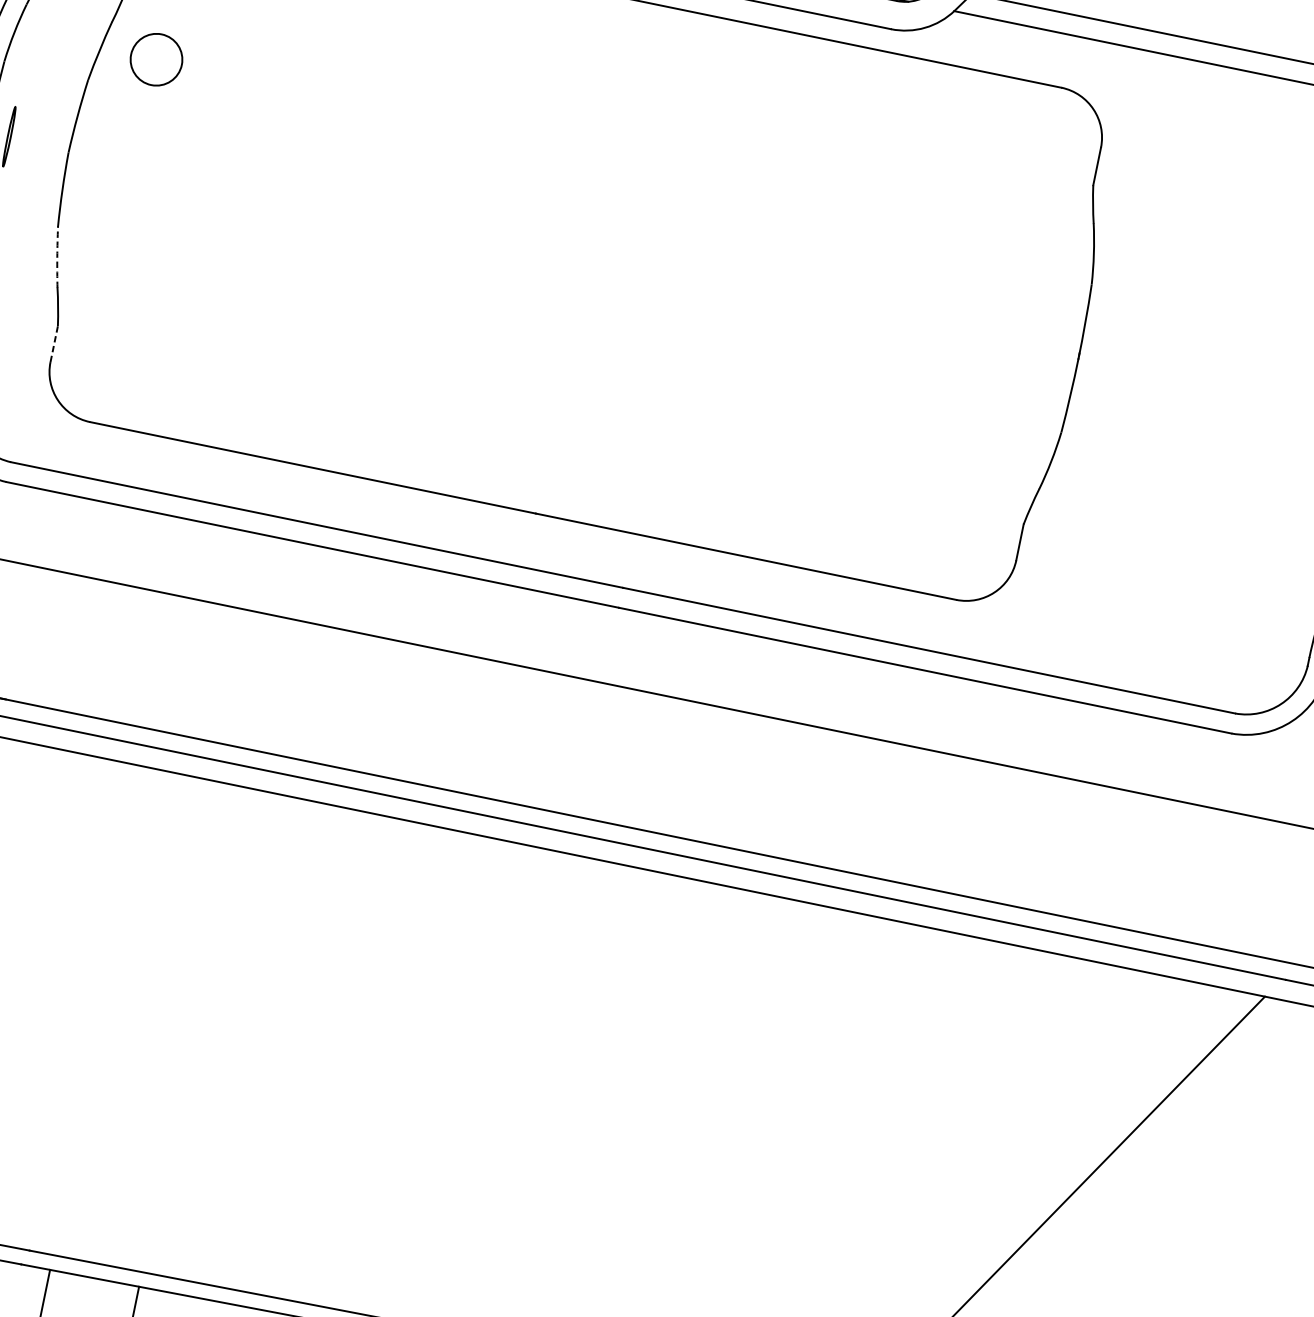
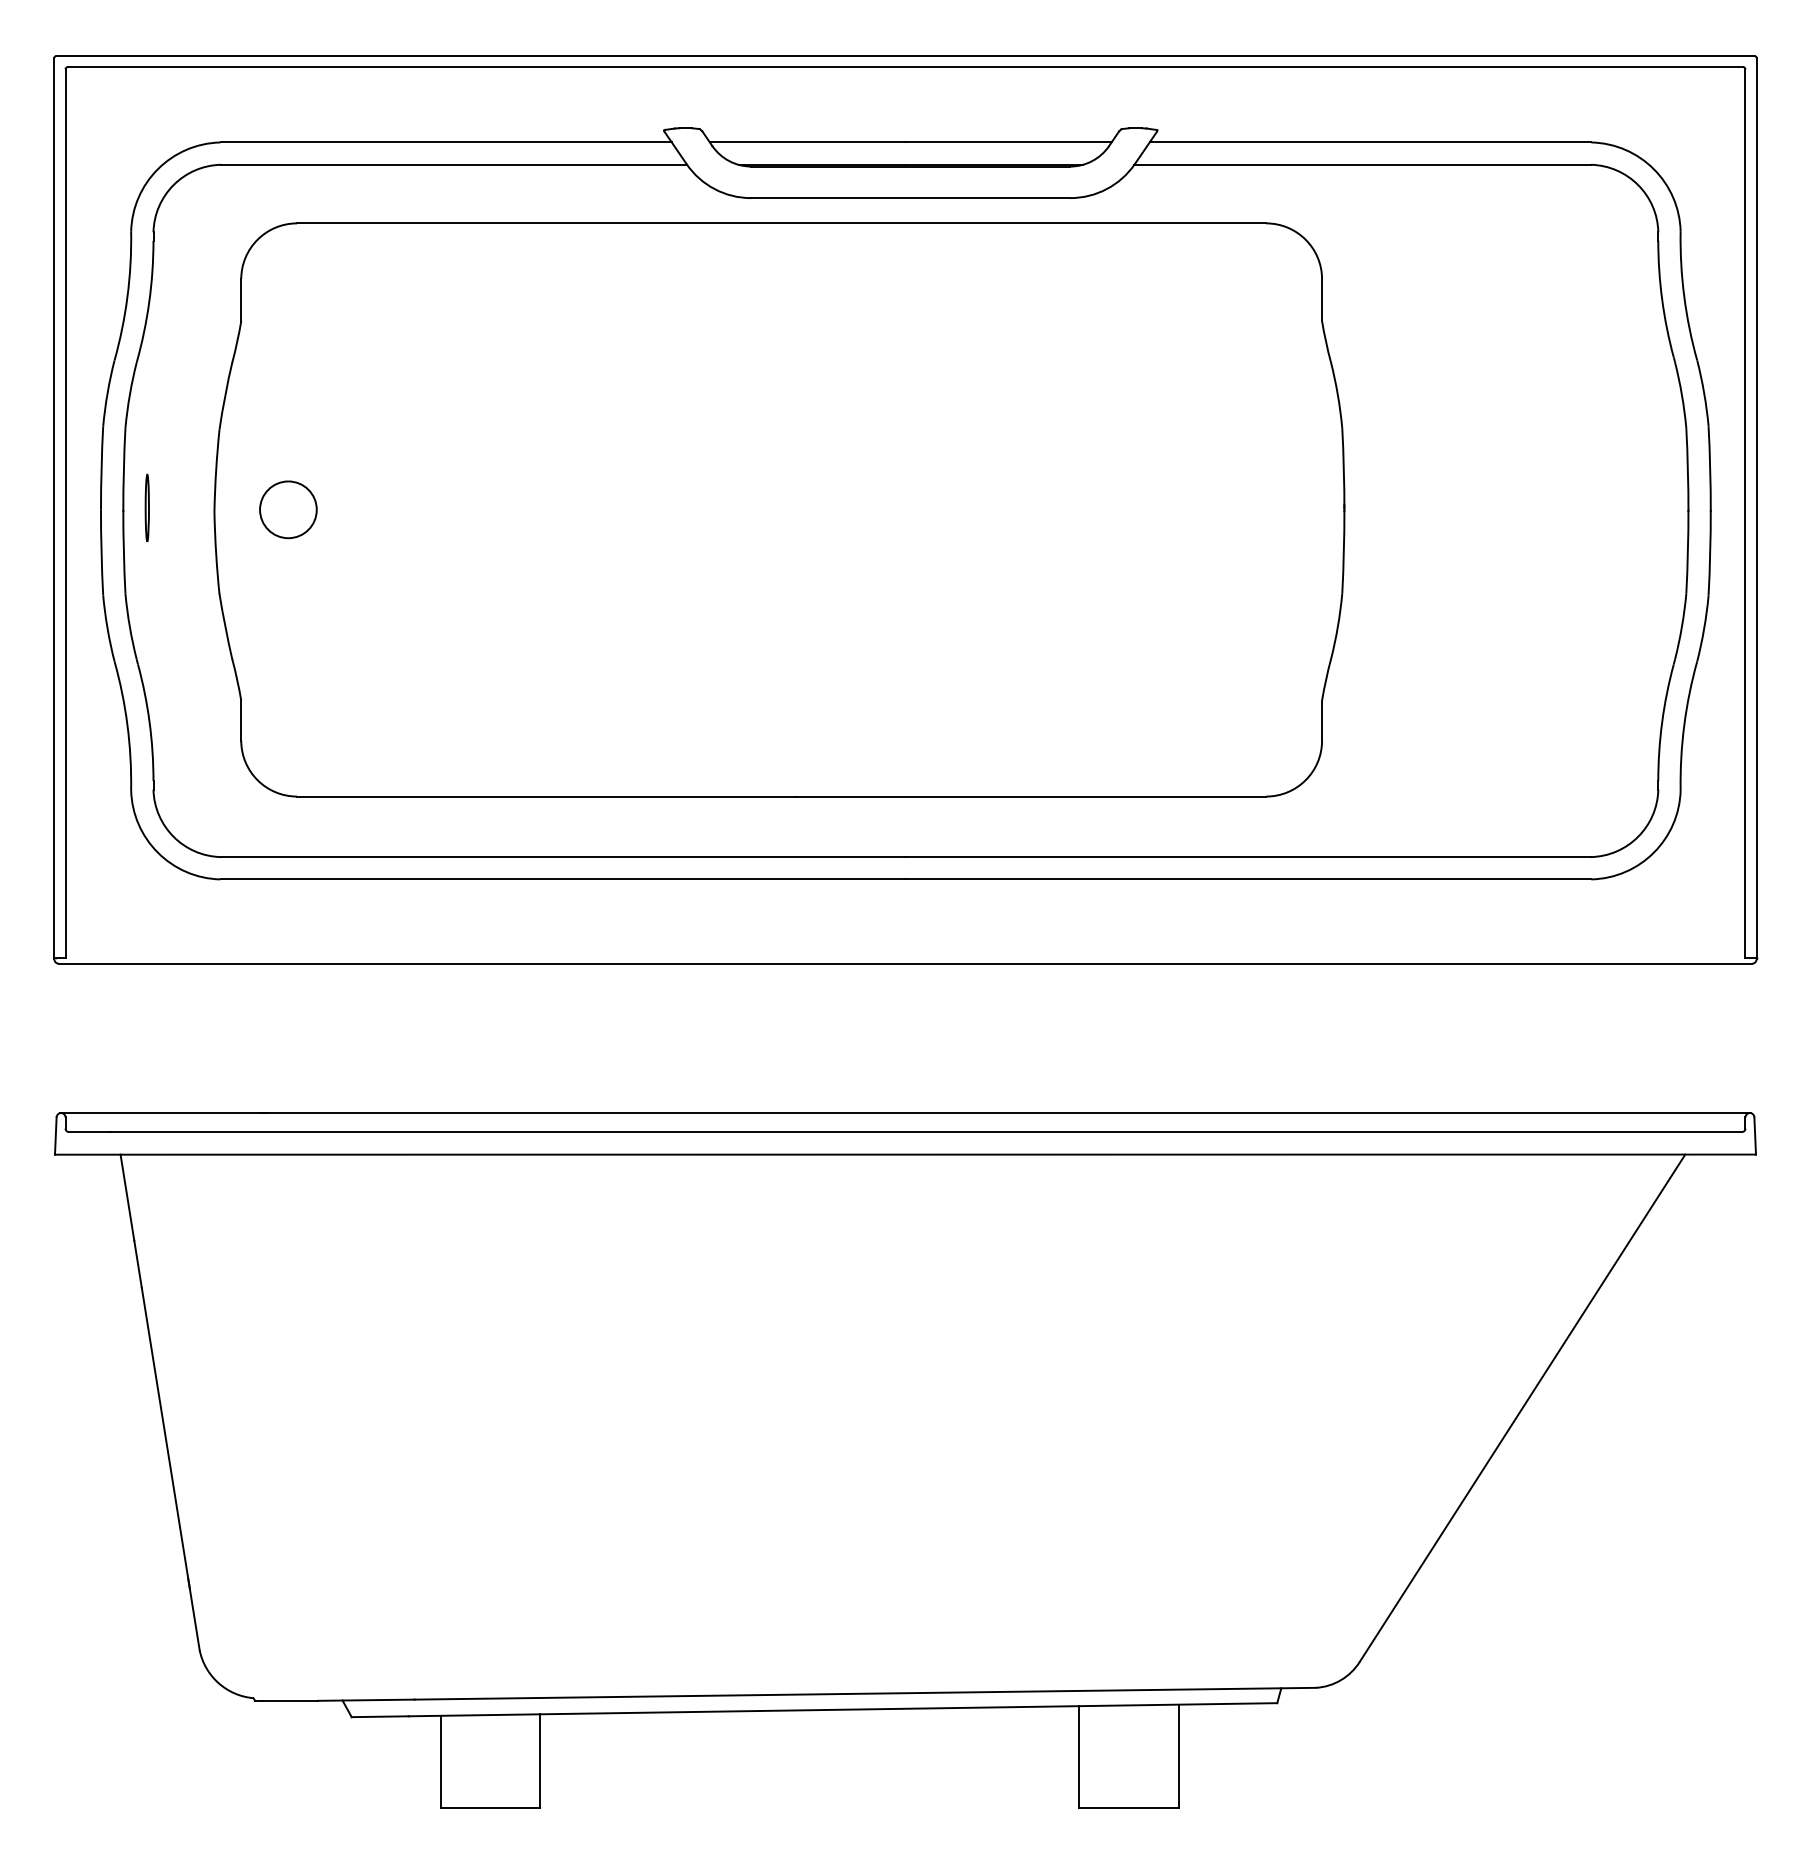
circle: (156, 59) -> (288, 509), moved
line: (57, 257) -> (225, 626), dashed -> solid
line: (54, 343) -> (241, 720), dashed -> solid

